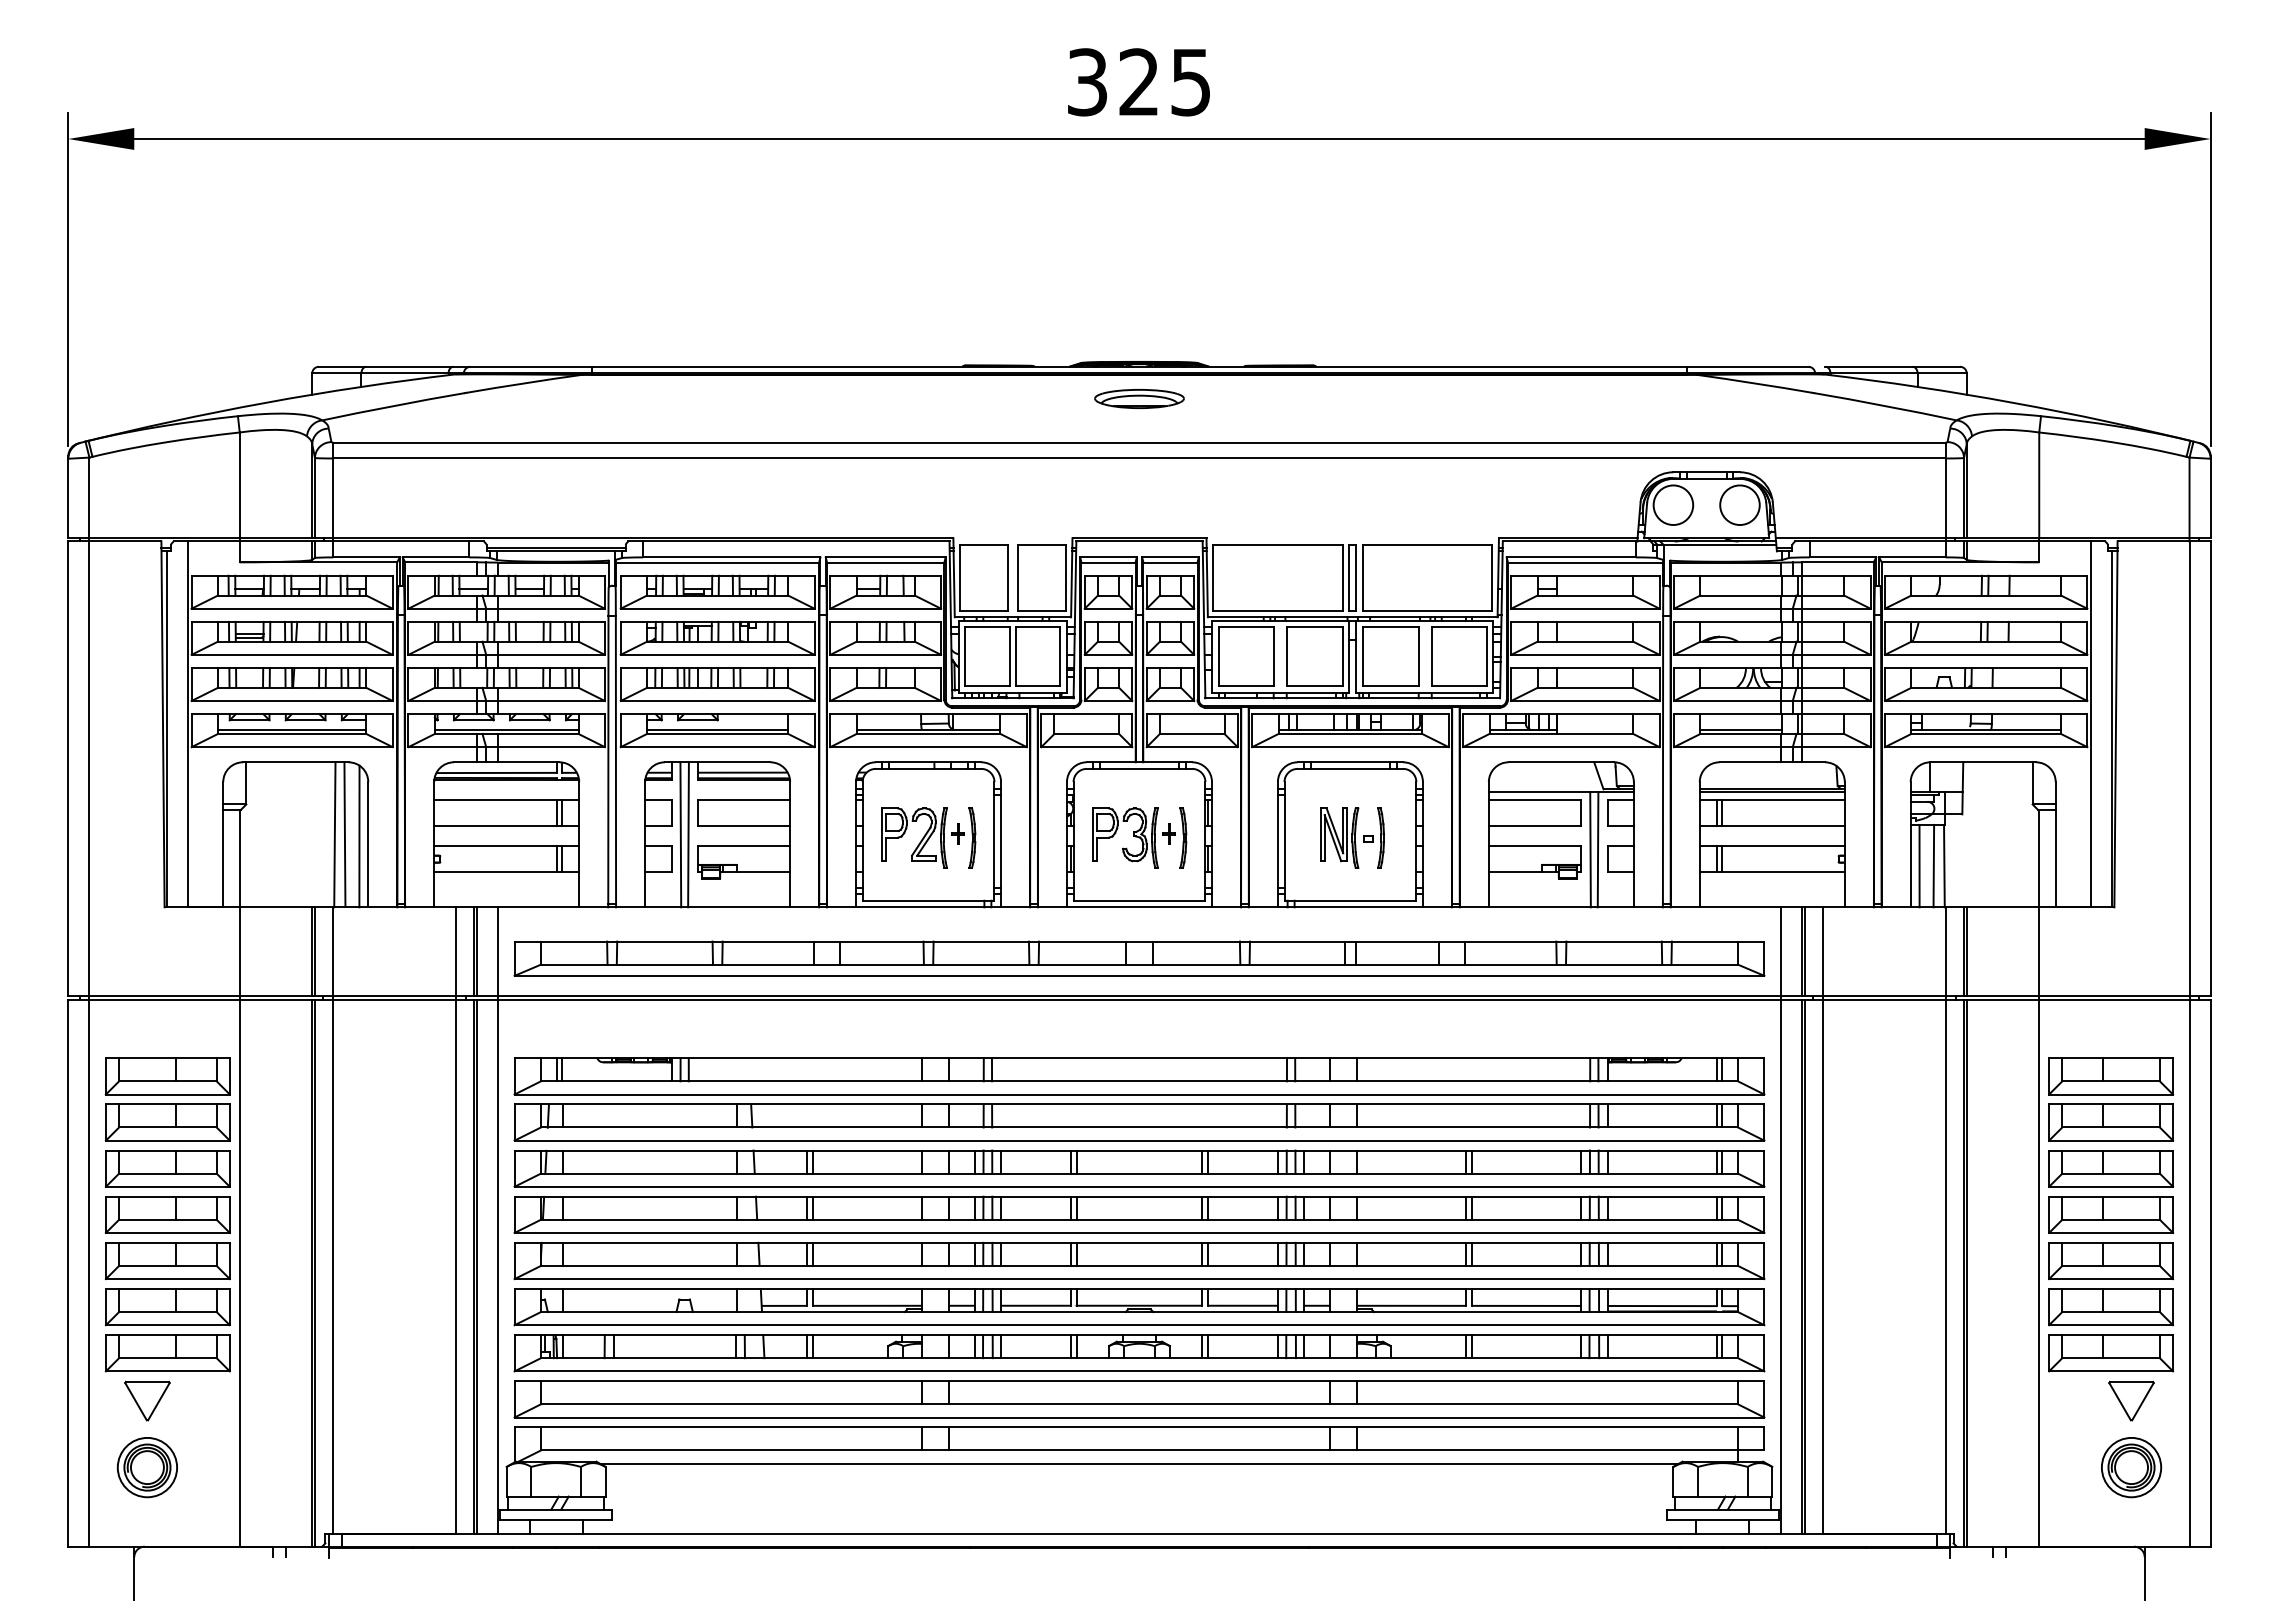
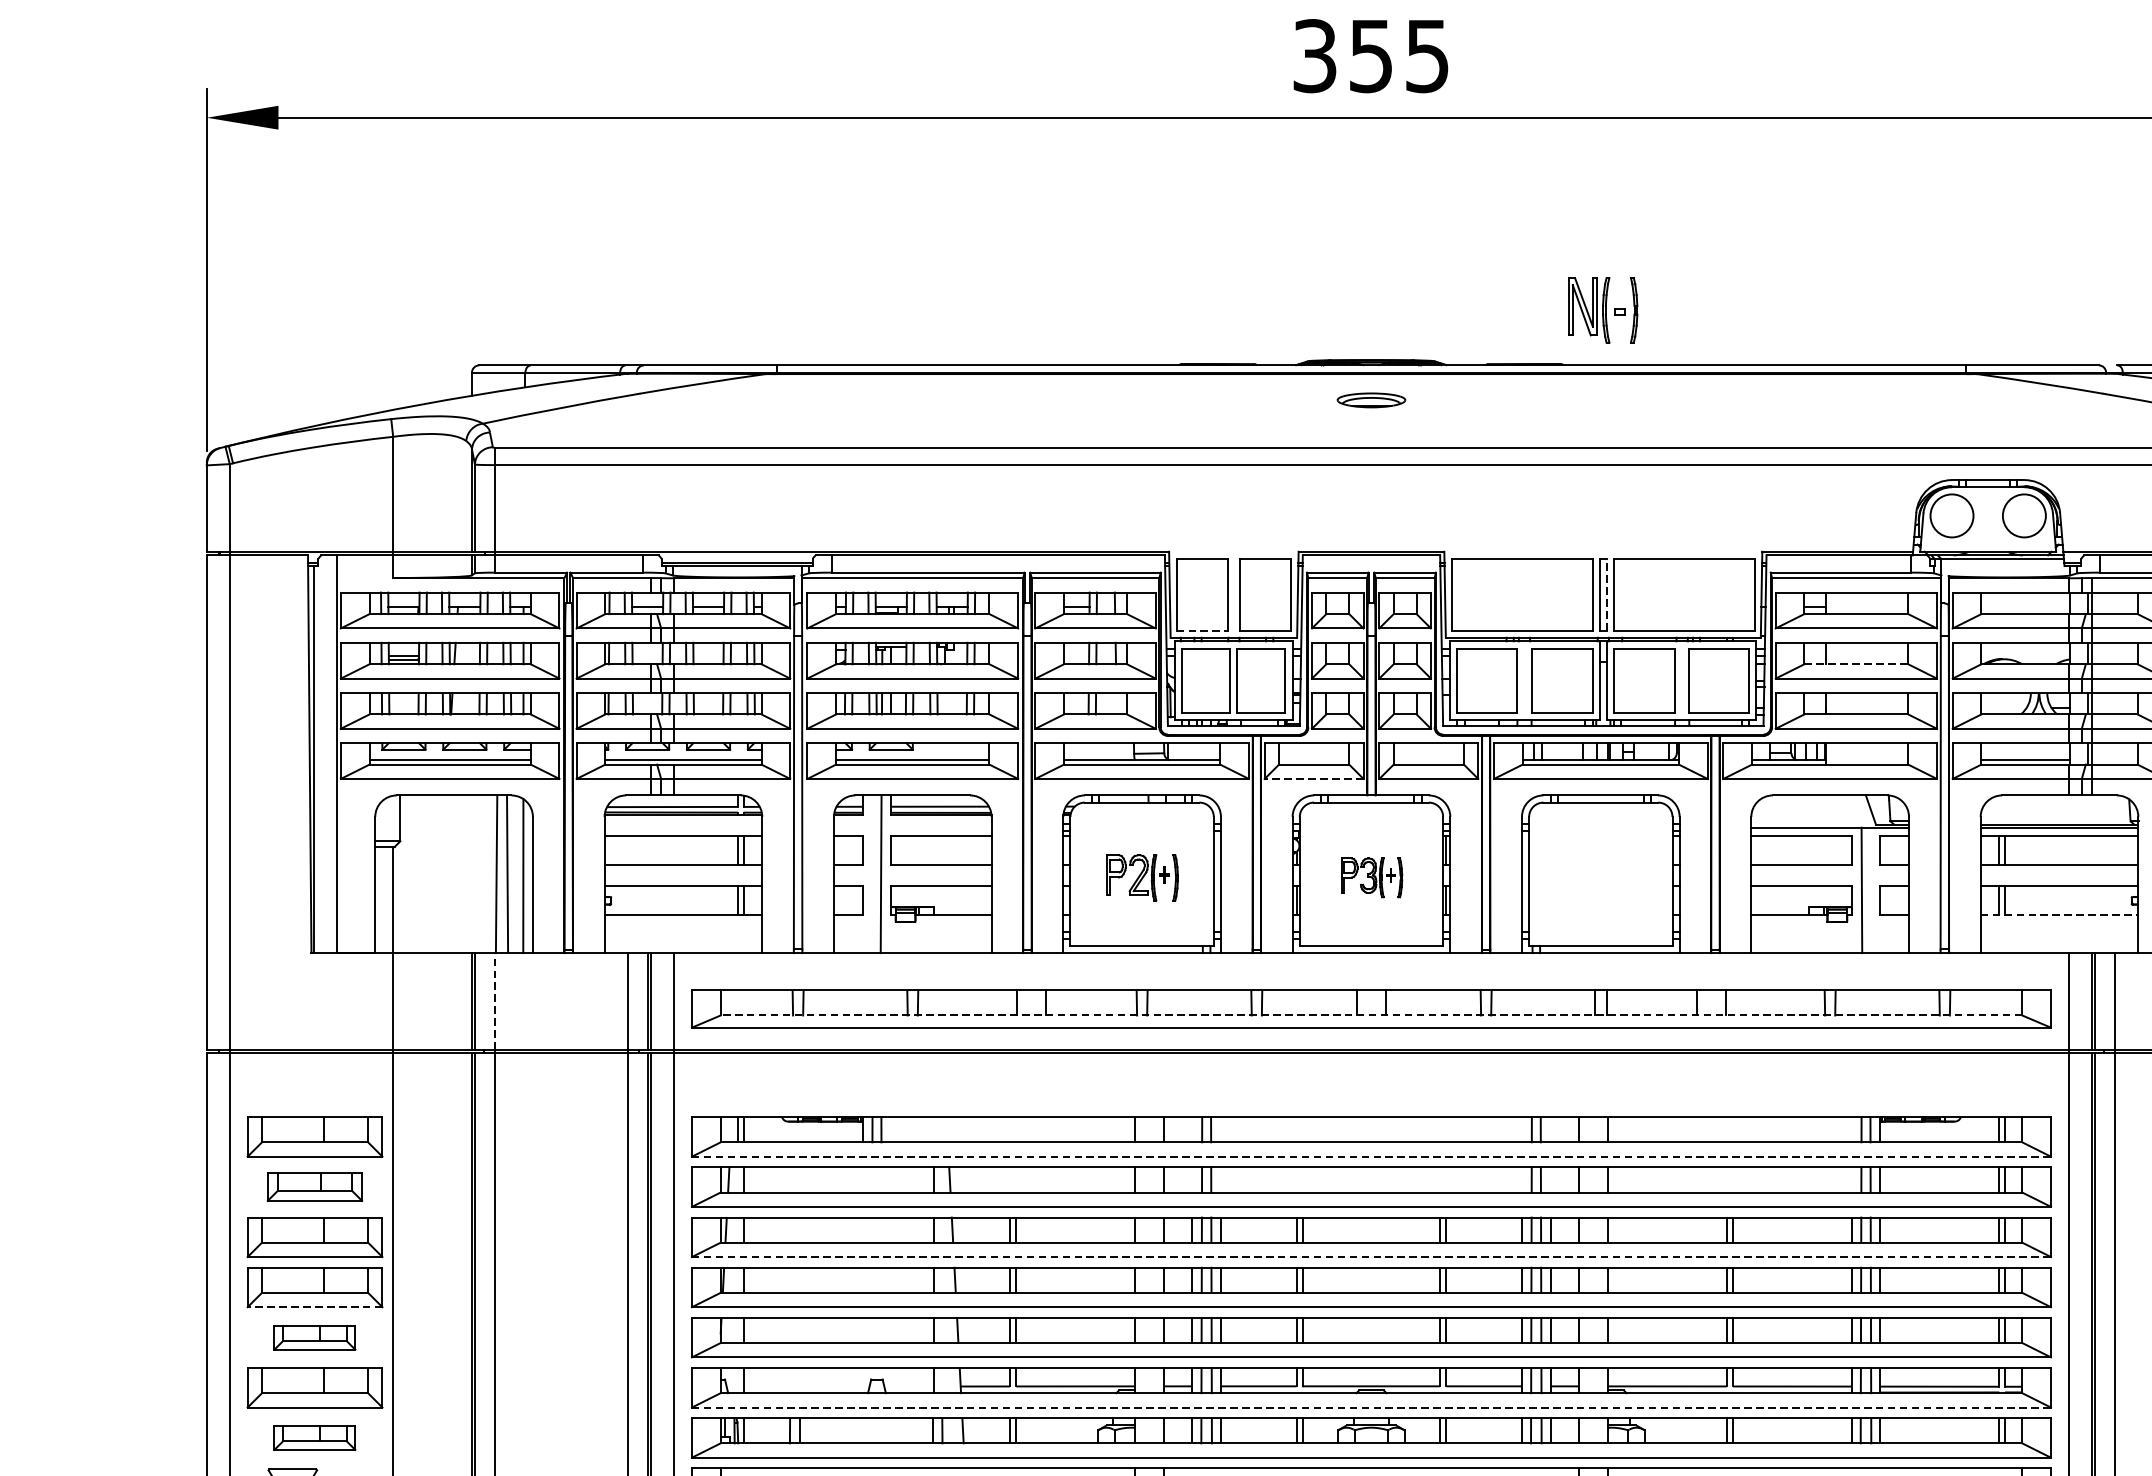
text: (1138, 82) -> (1370, 56), 325 -> 355
part: (1139, 398) -> (1371, 399), size x0.7
line: (1356, 577) -> (1607, 594), solid -> dashed
line: (983, 610) -> (1201, 630), solid -> dashed
line: (1585, 641) -> (1856, 664), solid -> dashed
line: (1086, 747) -> (1313, 779), solid -> dashed
line: (680, 834) -> (872, 873), removed
part: (928, 837) -> (1142, 877), size x0.7
part: (1139, 837) -> (1371, 877), size x0.6
part: (1352, 837) -> (1603, 309), moved
line: (1597, 849) -> (1869, 890), removed
line: (1772, 872) -> (2059, 915), solid -> dashed
line: (333, 951) -> (495, 1001), solid -> dashed
line: (1139, 964) -> (1371, 1015), solid -> dashed
line: (1139, 1094) -> (1371, 1156), solid -> dashed
part: (167, 1122) -> (314, 1187), size x0.7
line: (1139, 1186) -> (1371, 1256), solid -> dashed
line: (167, 1232) -> (314, 1306), solid -> dashed
part: (167, 1261) -> (314, 1338), size x0.6
line: (1139, 1325) -> (1371, 1407), solid -> dashed
part: (167, 1353) -> (314, 1438), size x0.6

